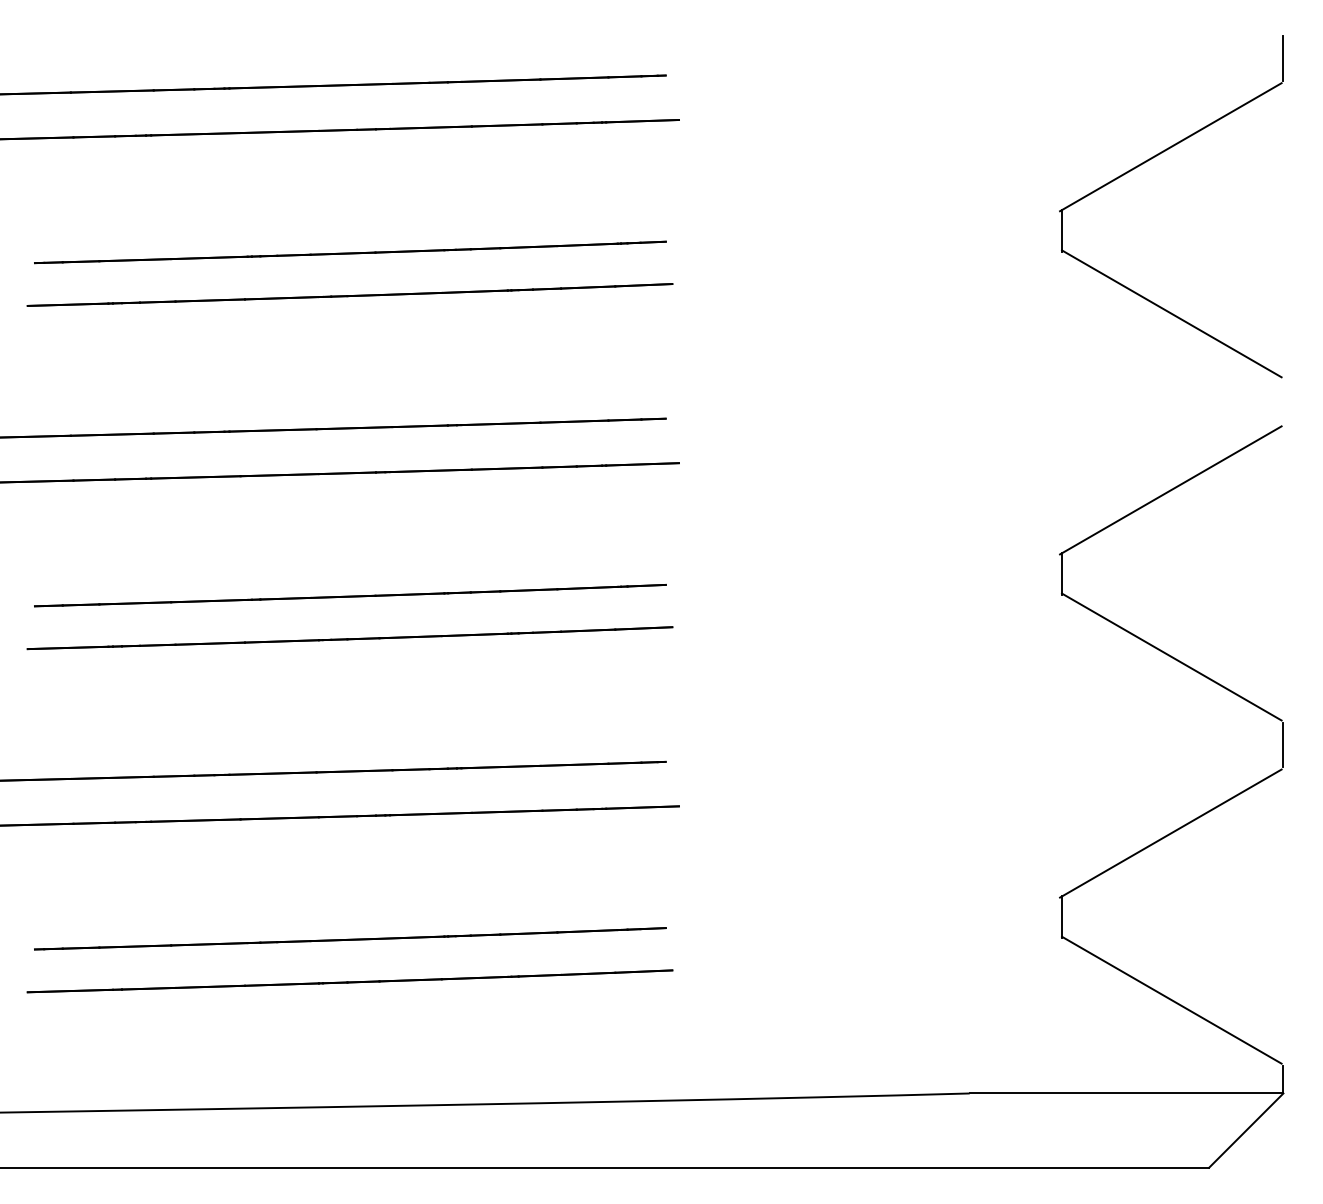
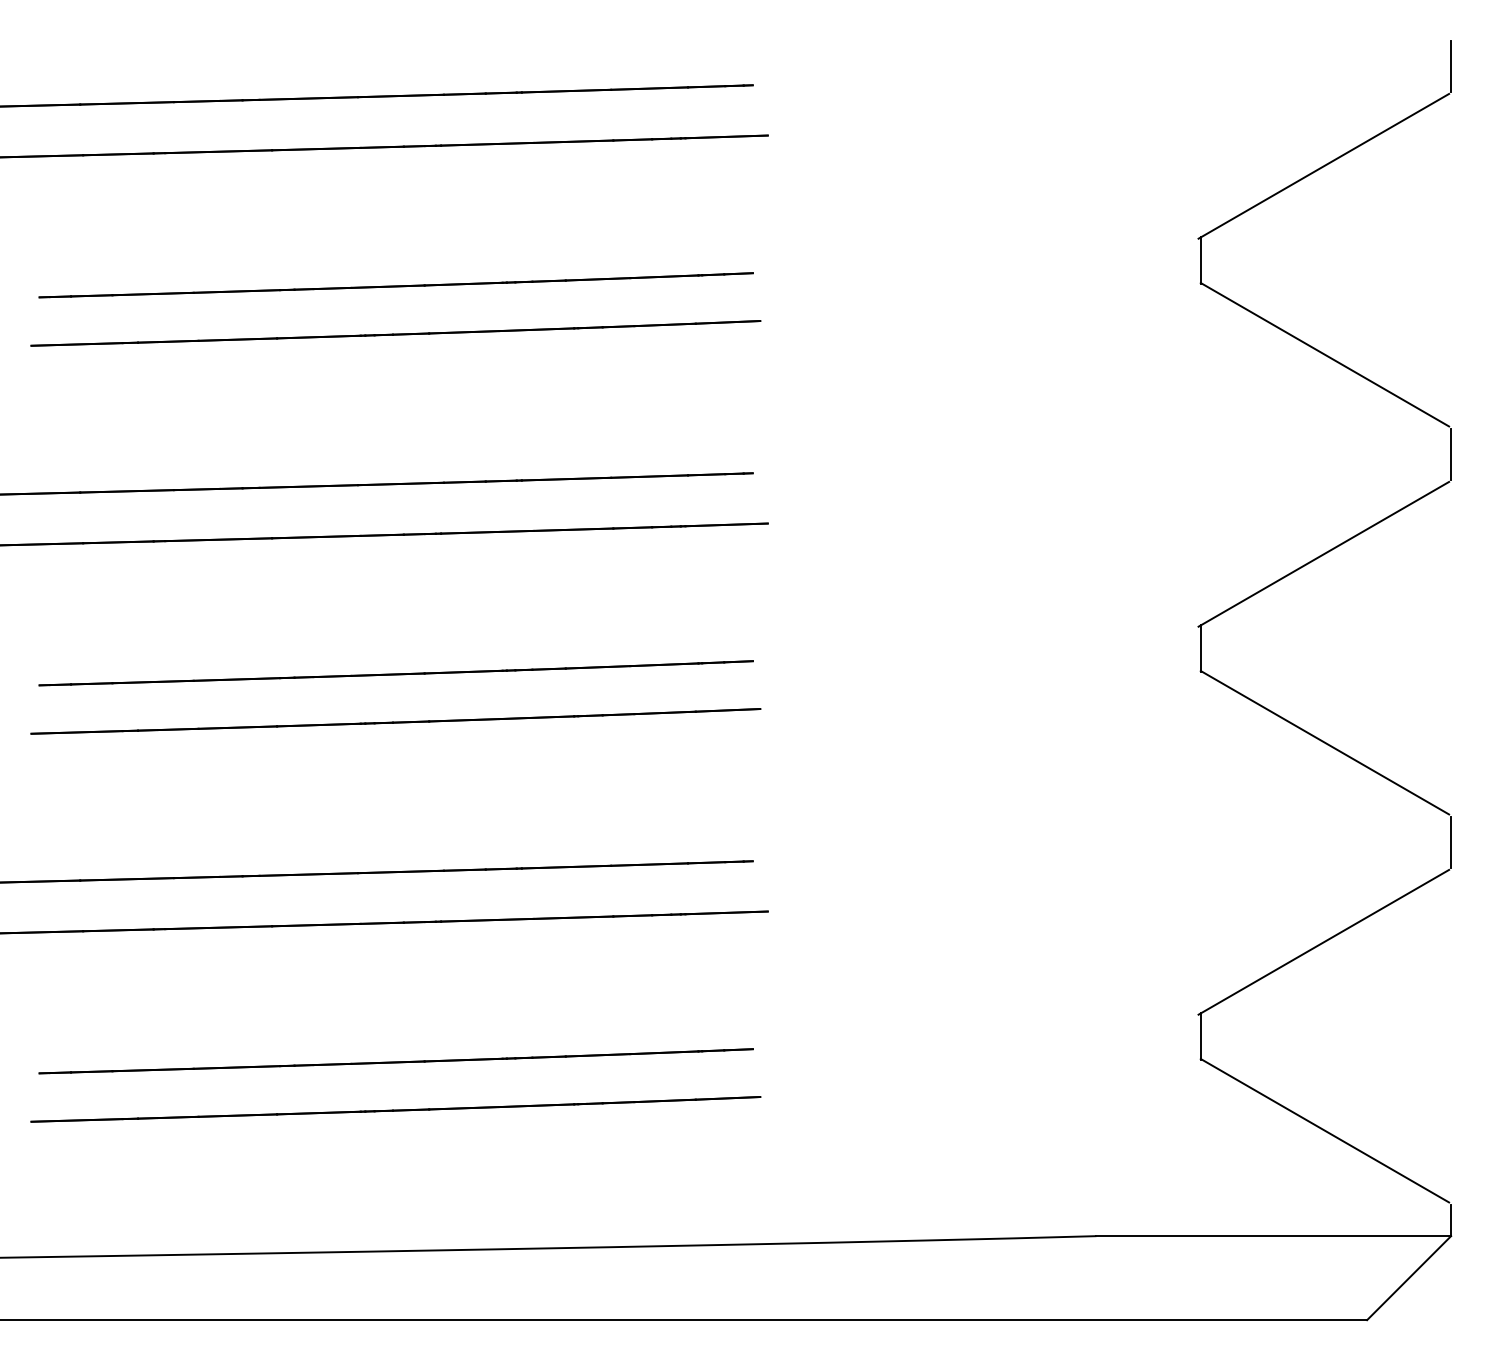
line: (1283, 401) -> (1451, 453), added

